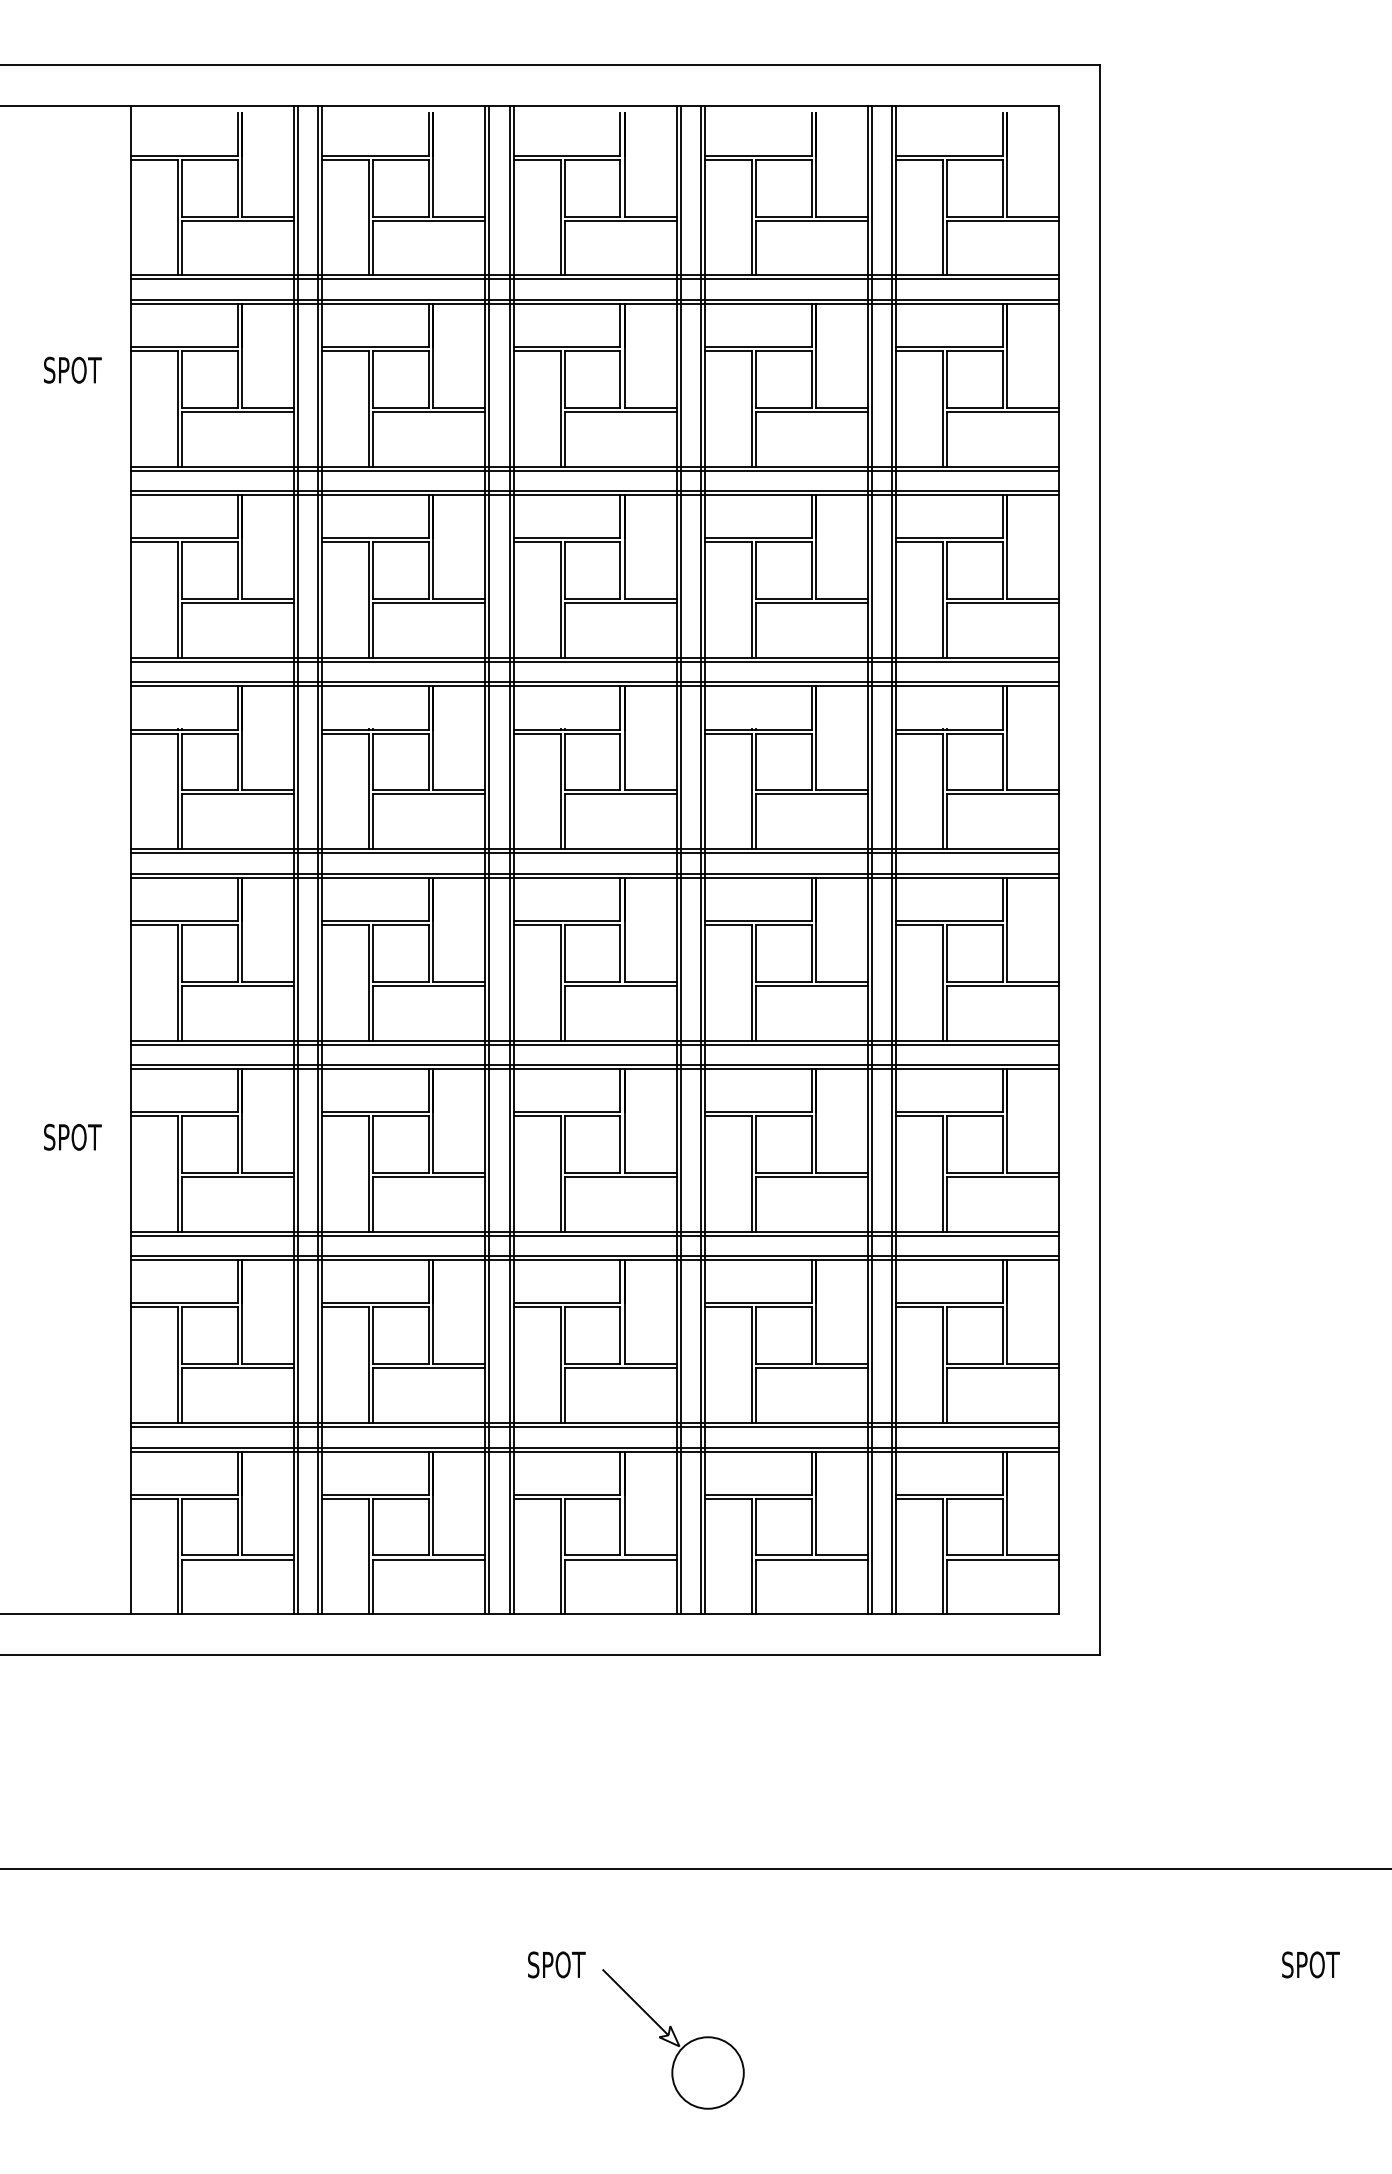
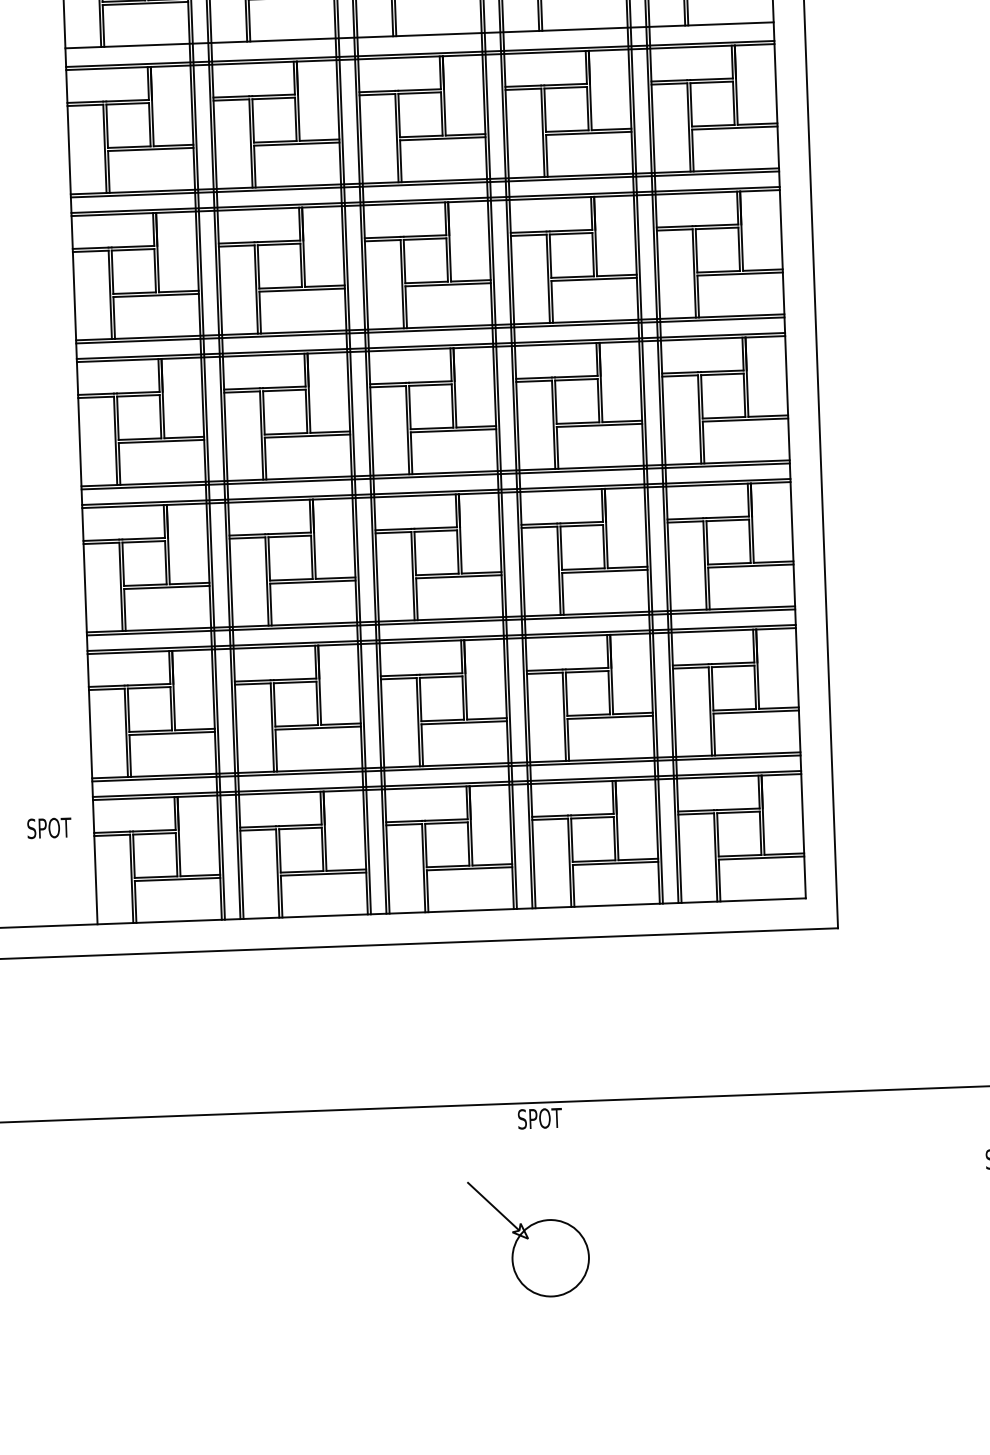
line: (595, 470) -> (419, 38), removed
text: (72, 1136) -> (49, 827), moved
text: (556, 1964) -> (539, 1118), moved
circle: (707, 2072) -> (550, 1257), size x1.4

